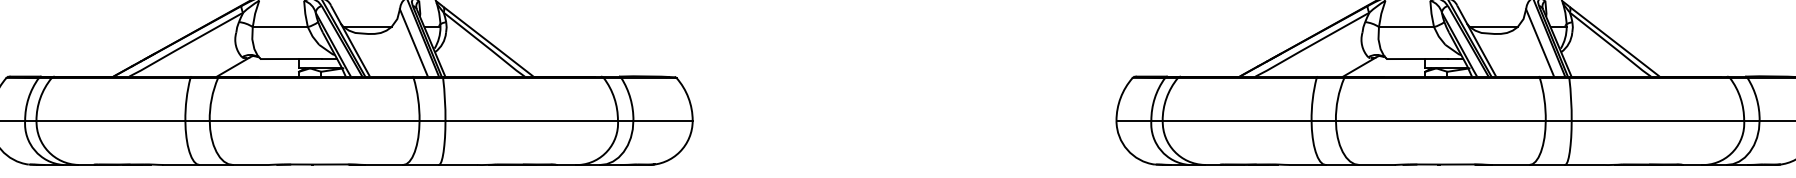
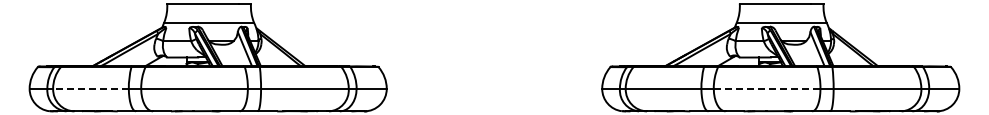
line: (109, 119) -> (90, 88), solid -> dashed
line: (1439, 119) -> (766, 88), solid -> dashed

